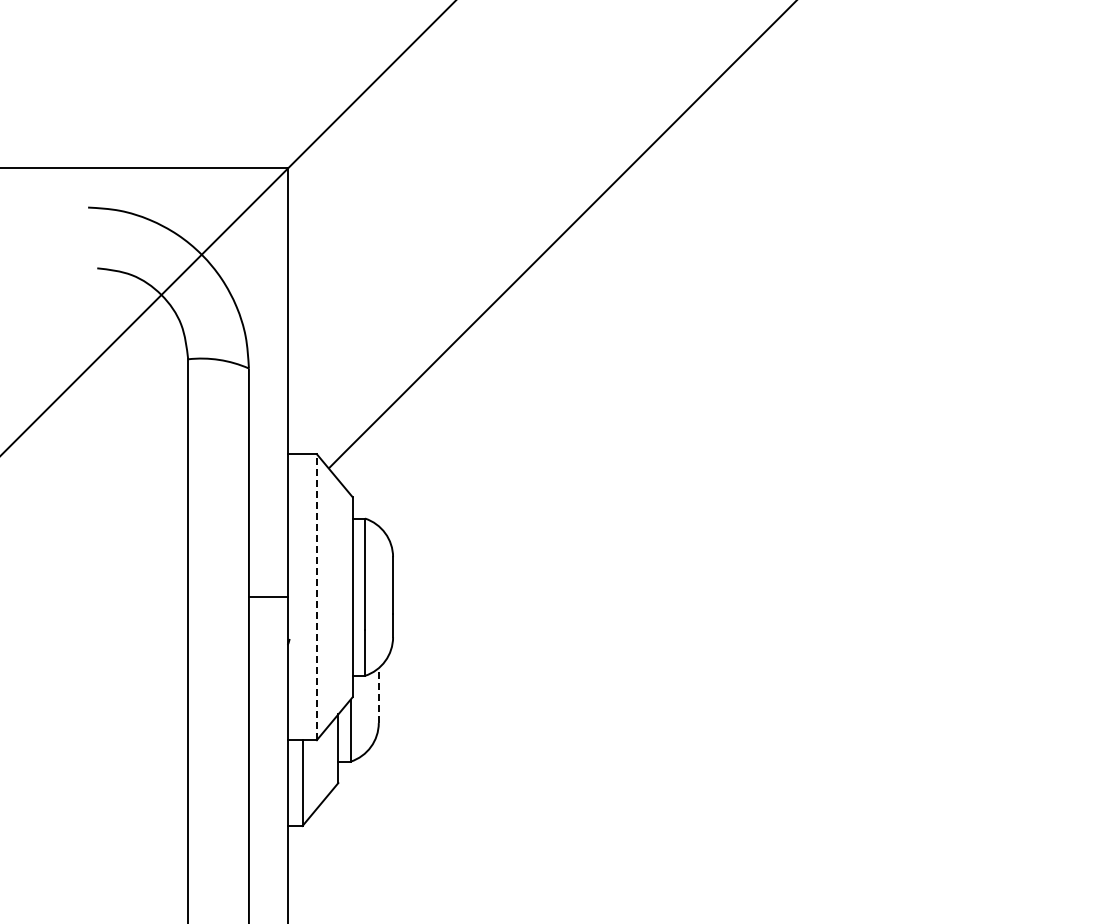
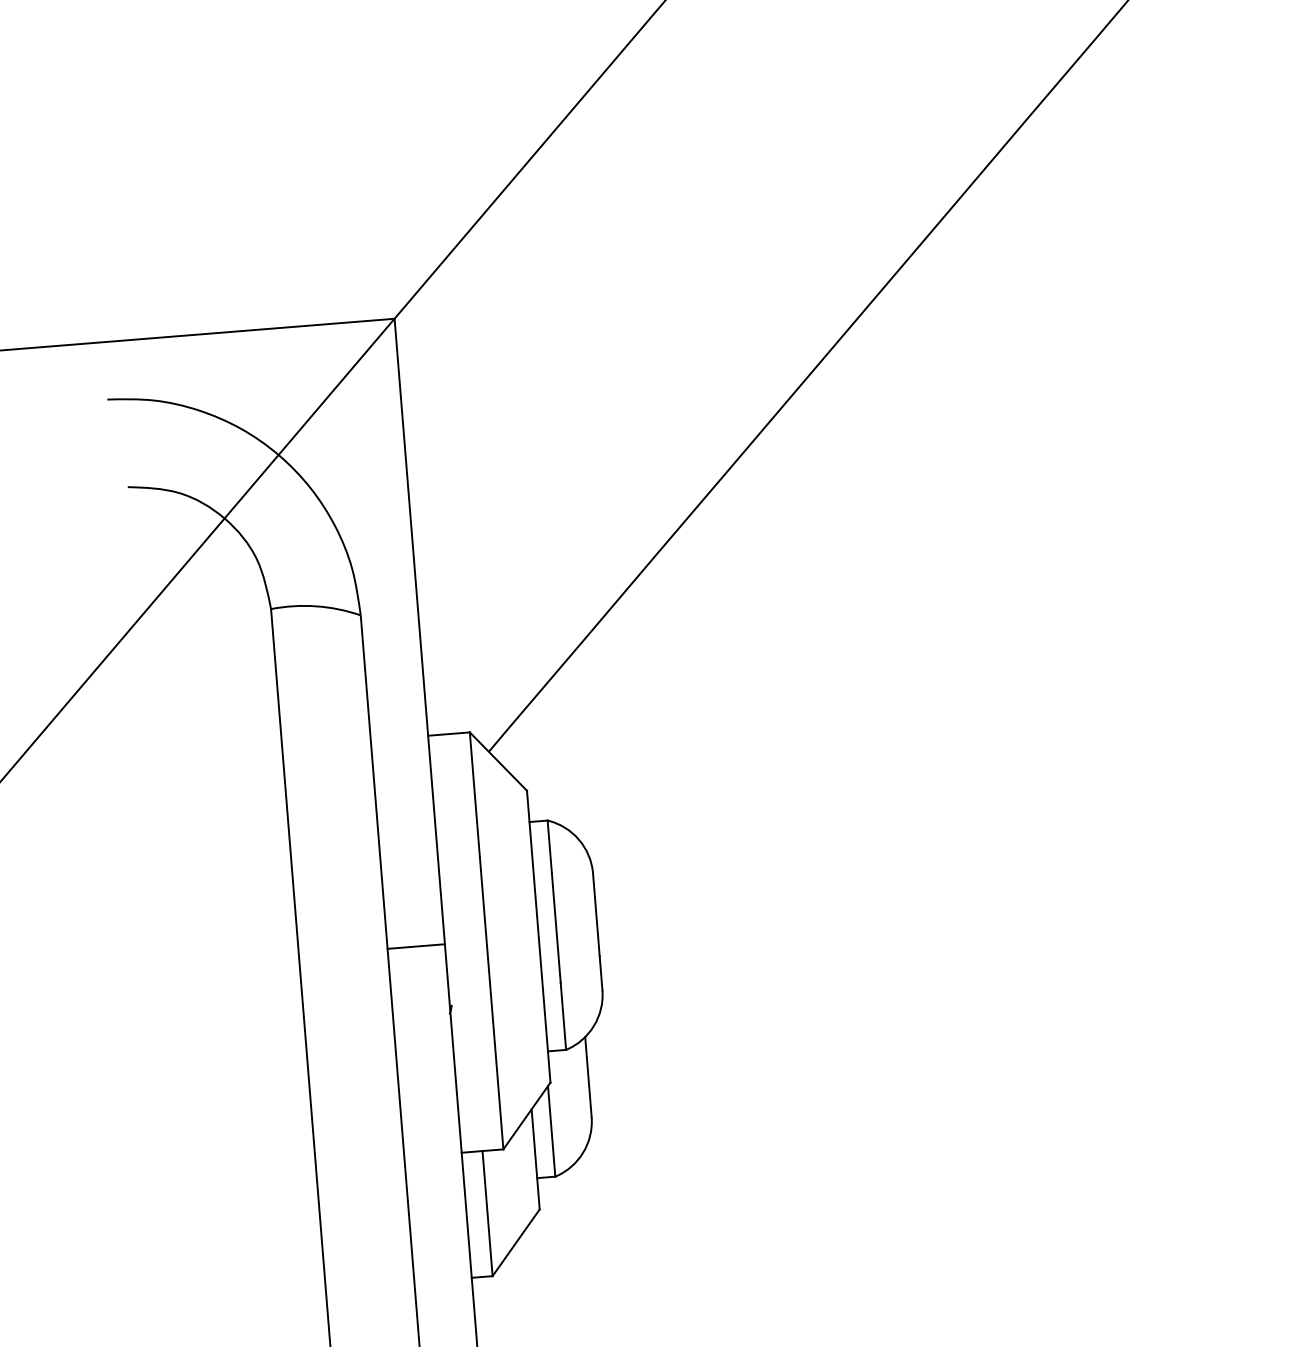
line: (316, 597) -> (486, 941), dashed -> solid
line: (378, 695) -> (588, 1076), dashed -> solid

